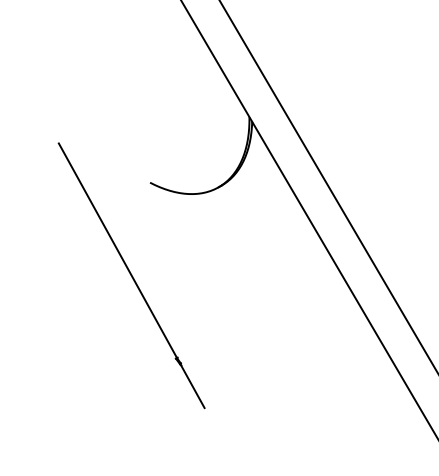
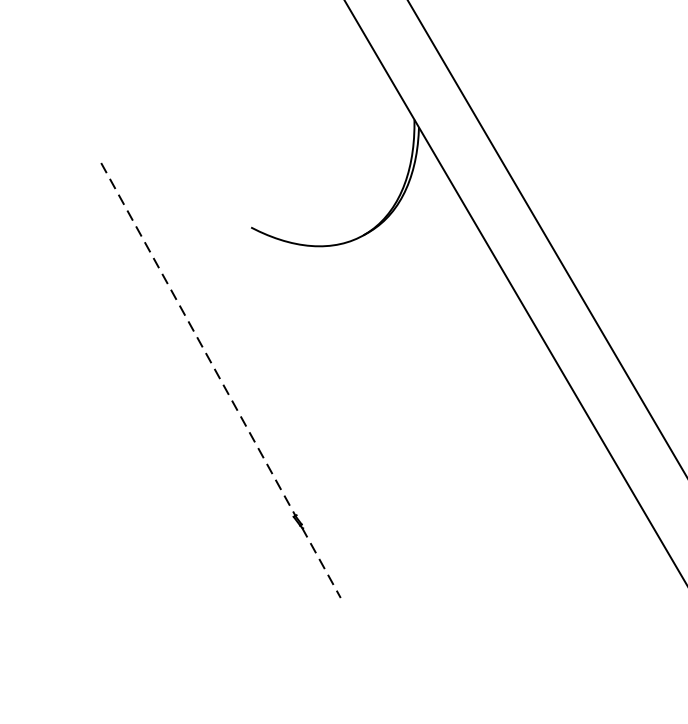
line: (117, 250) -> (197, 339), solid -> dashed
line: (192, 386) -> (320, 562), solid -> dashed

